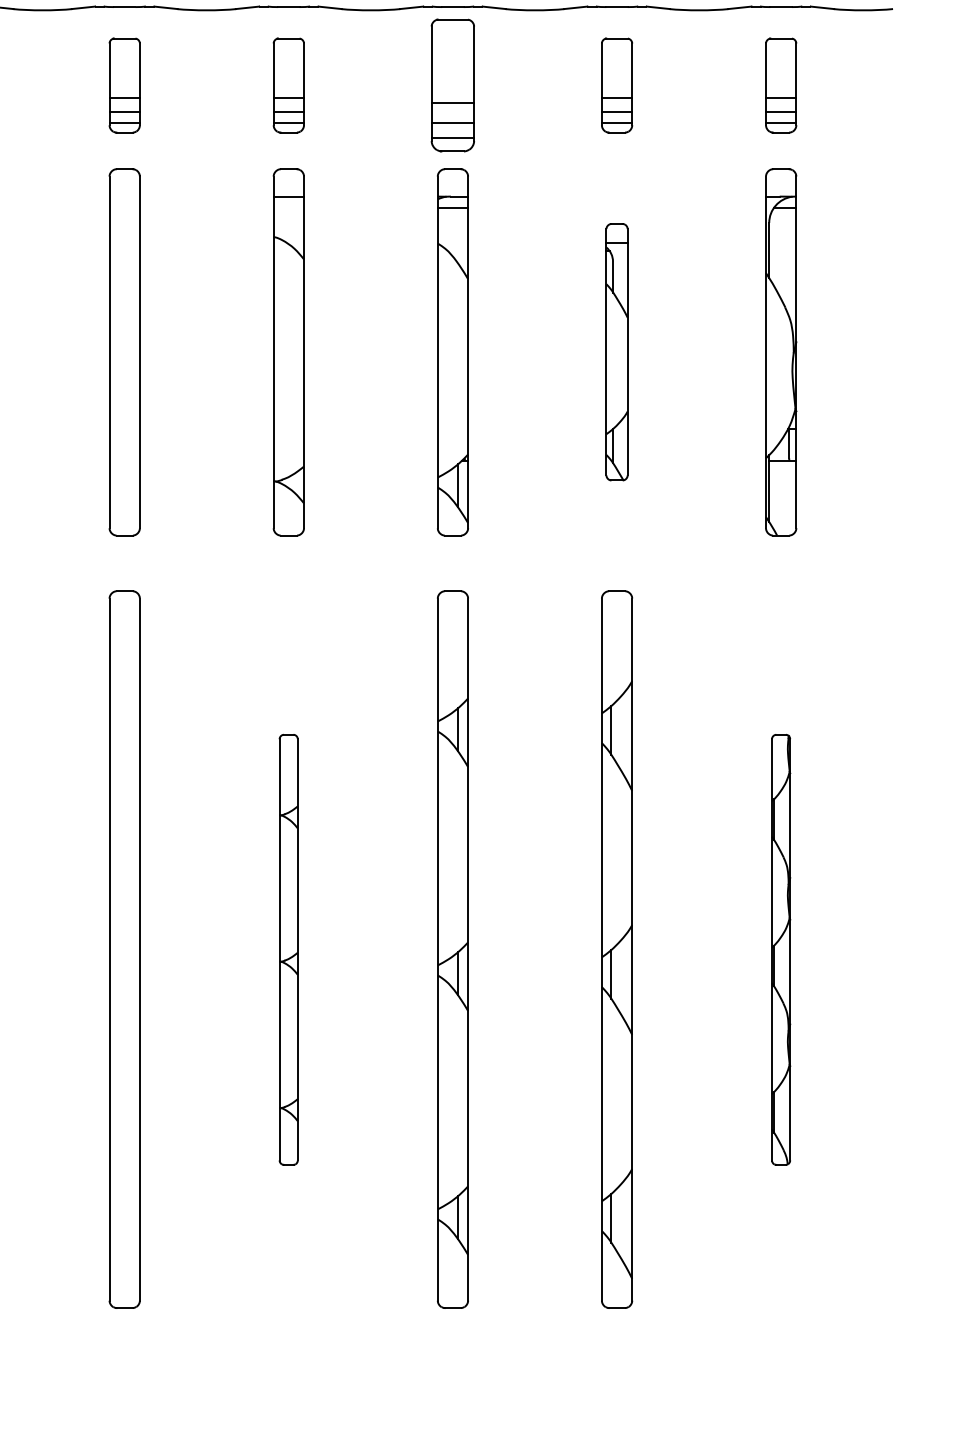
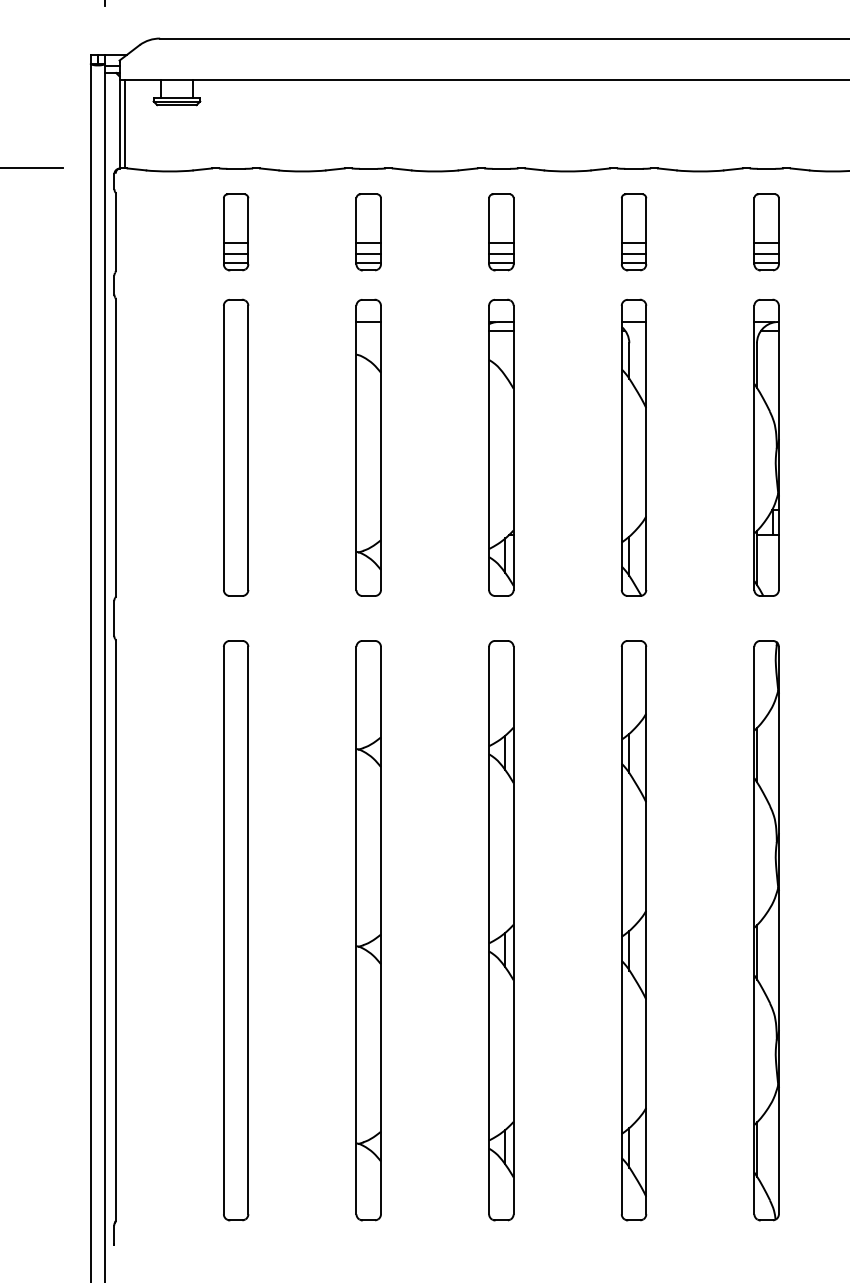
part: (453, 85) -> (501, 232), size x0.71
part: (616, 351) -> (633, 447), size x1.43
part: (288, 949) -> (368, 930), size x1.67
part: (781, 949) -> (766, 930), size x1.67

